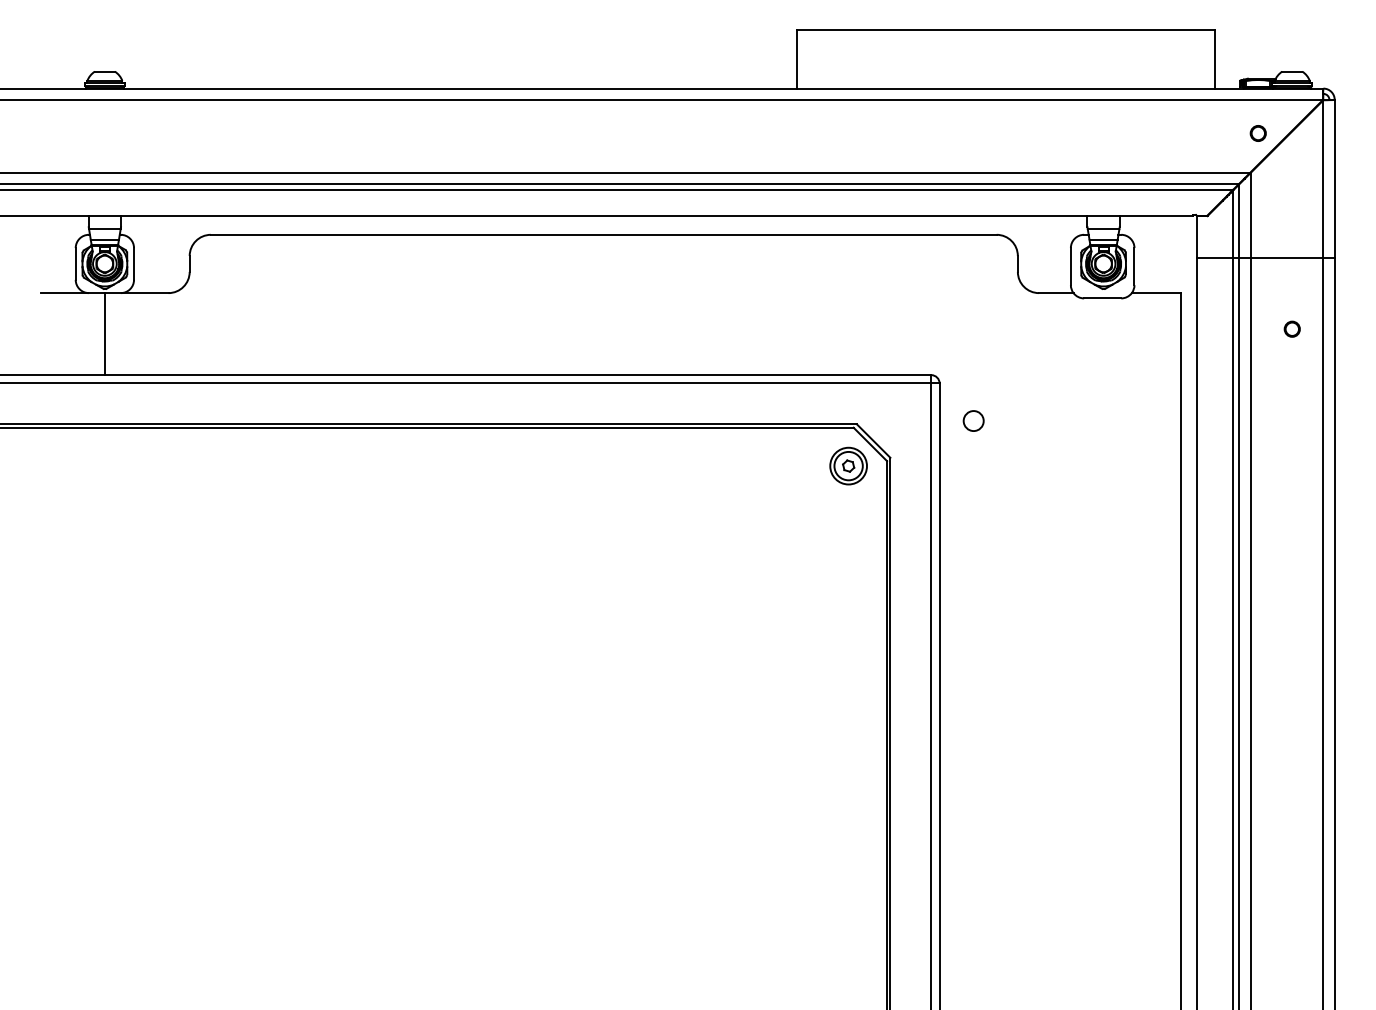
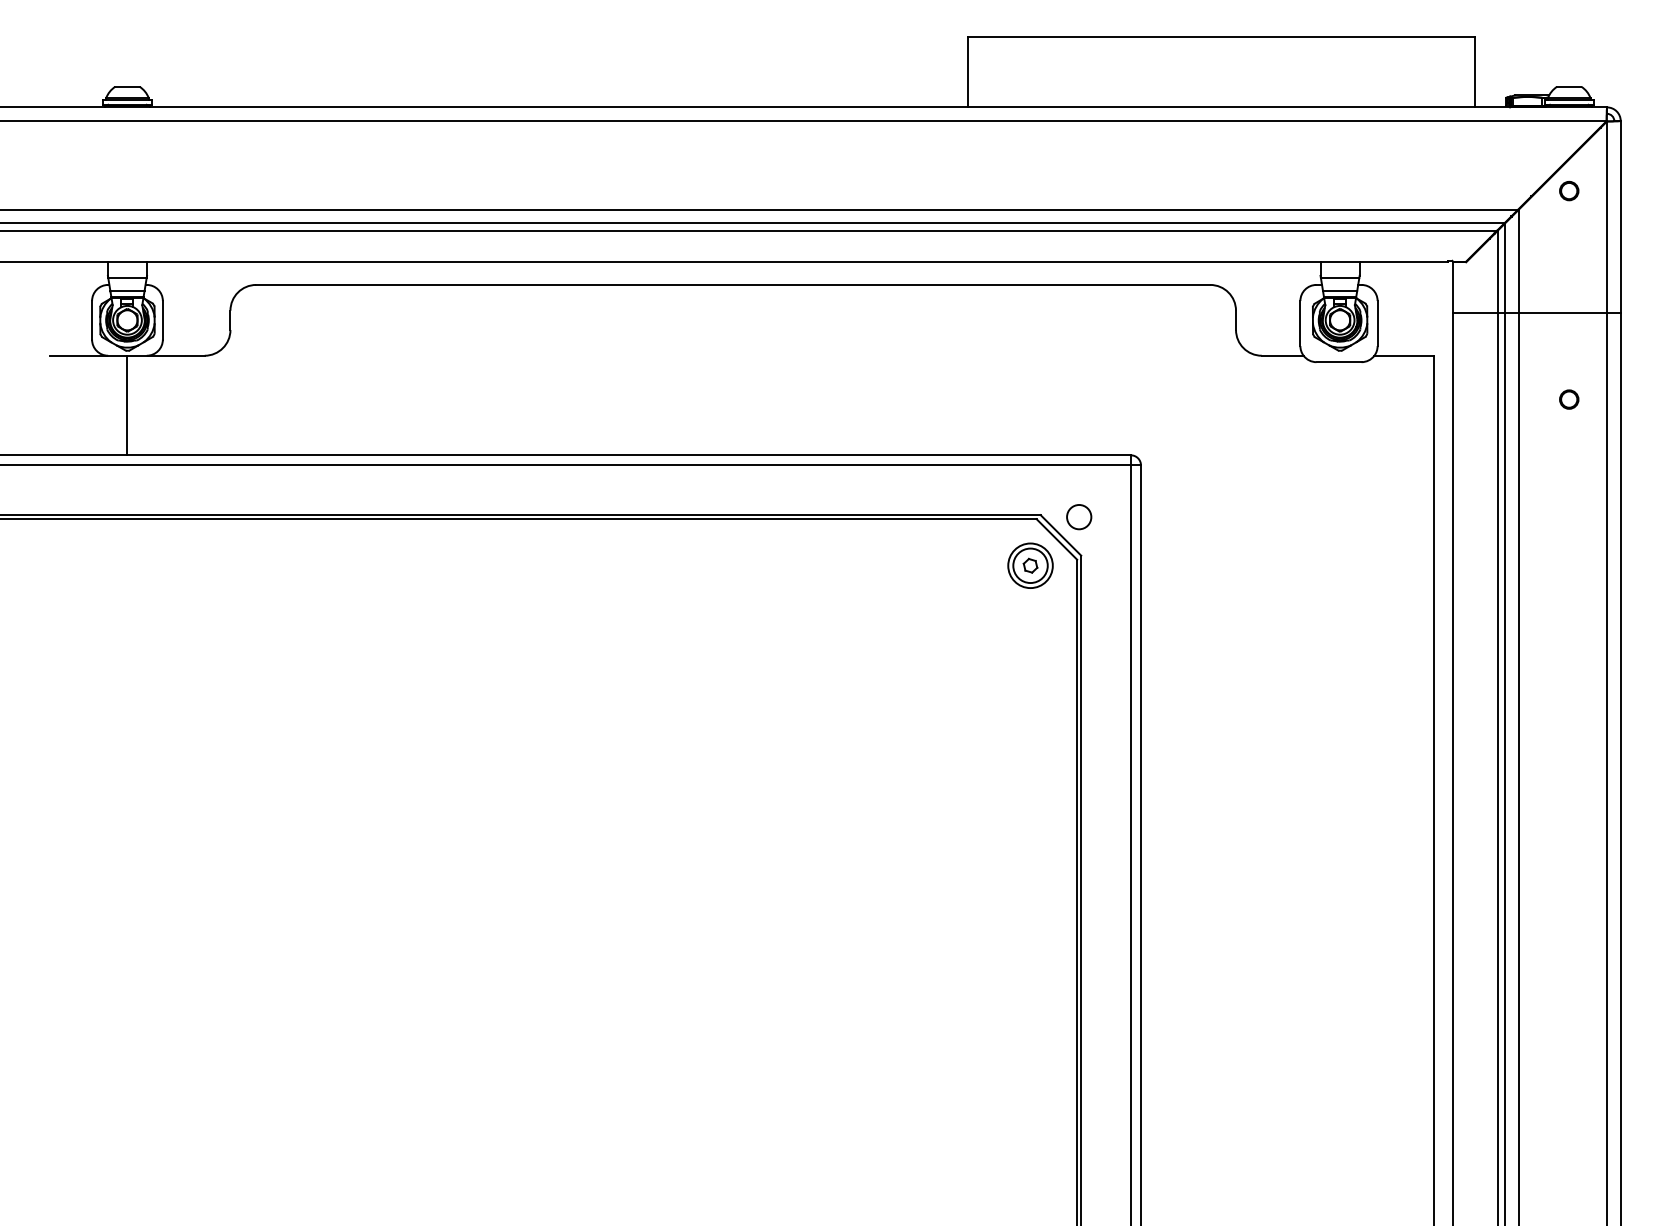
circle: (1257, 133) -> (1568, 191), moved
circle: (973, 420) -> (1078, 516), moved

